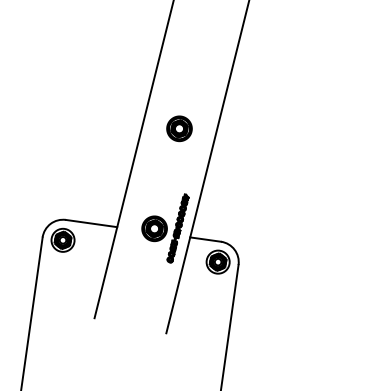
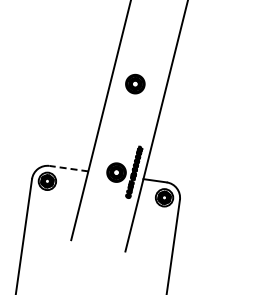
part: (179, 127) -> (135, 83), moved
line: (90, 223) -> (68, 168), solid -> dashed

